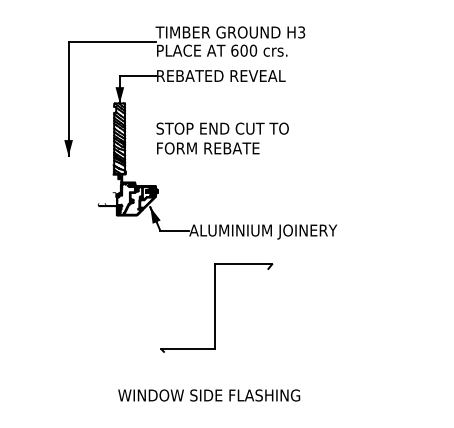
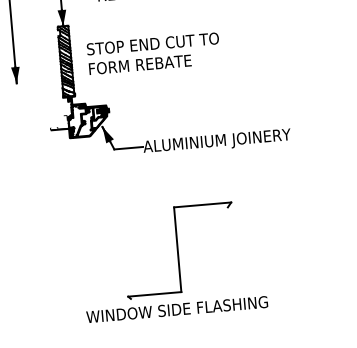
text: (222, 138) -> (153, 53), moved
part: (216, 307) -> (179, 250), moved

